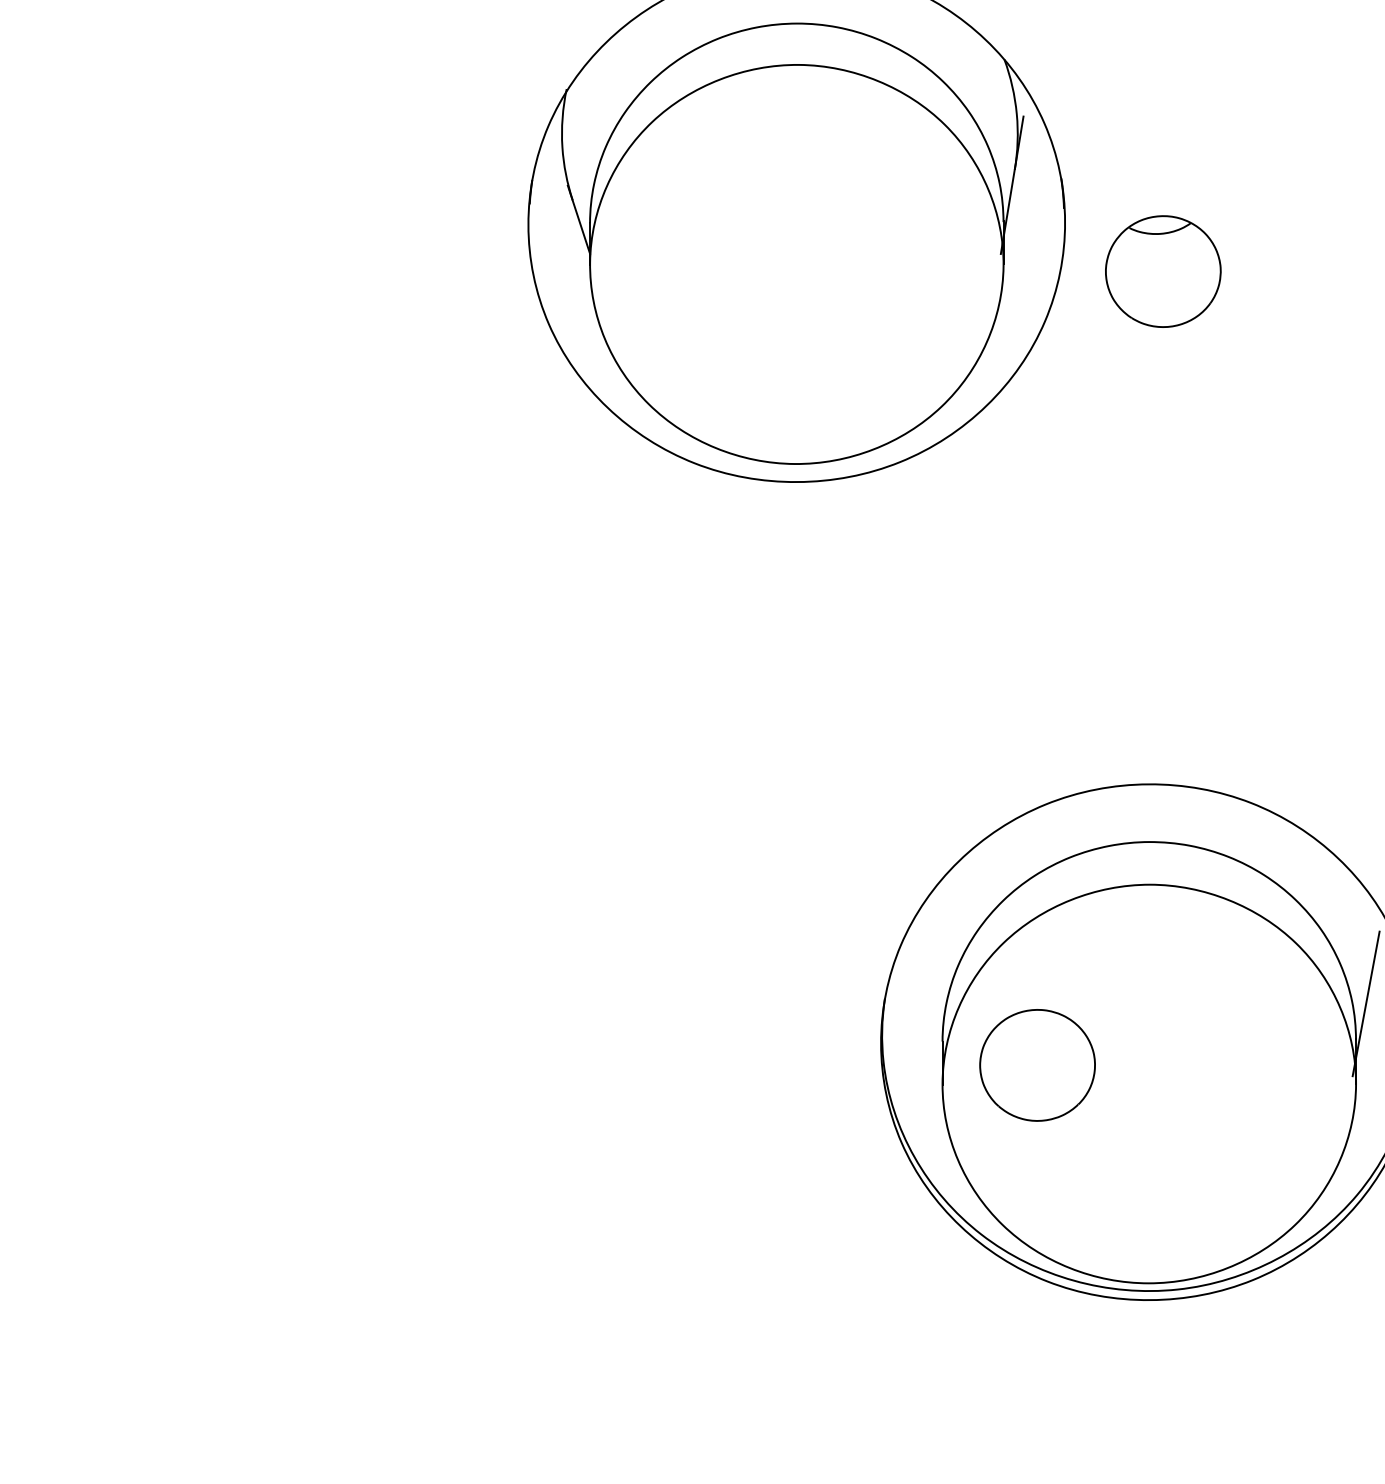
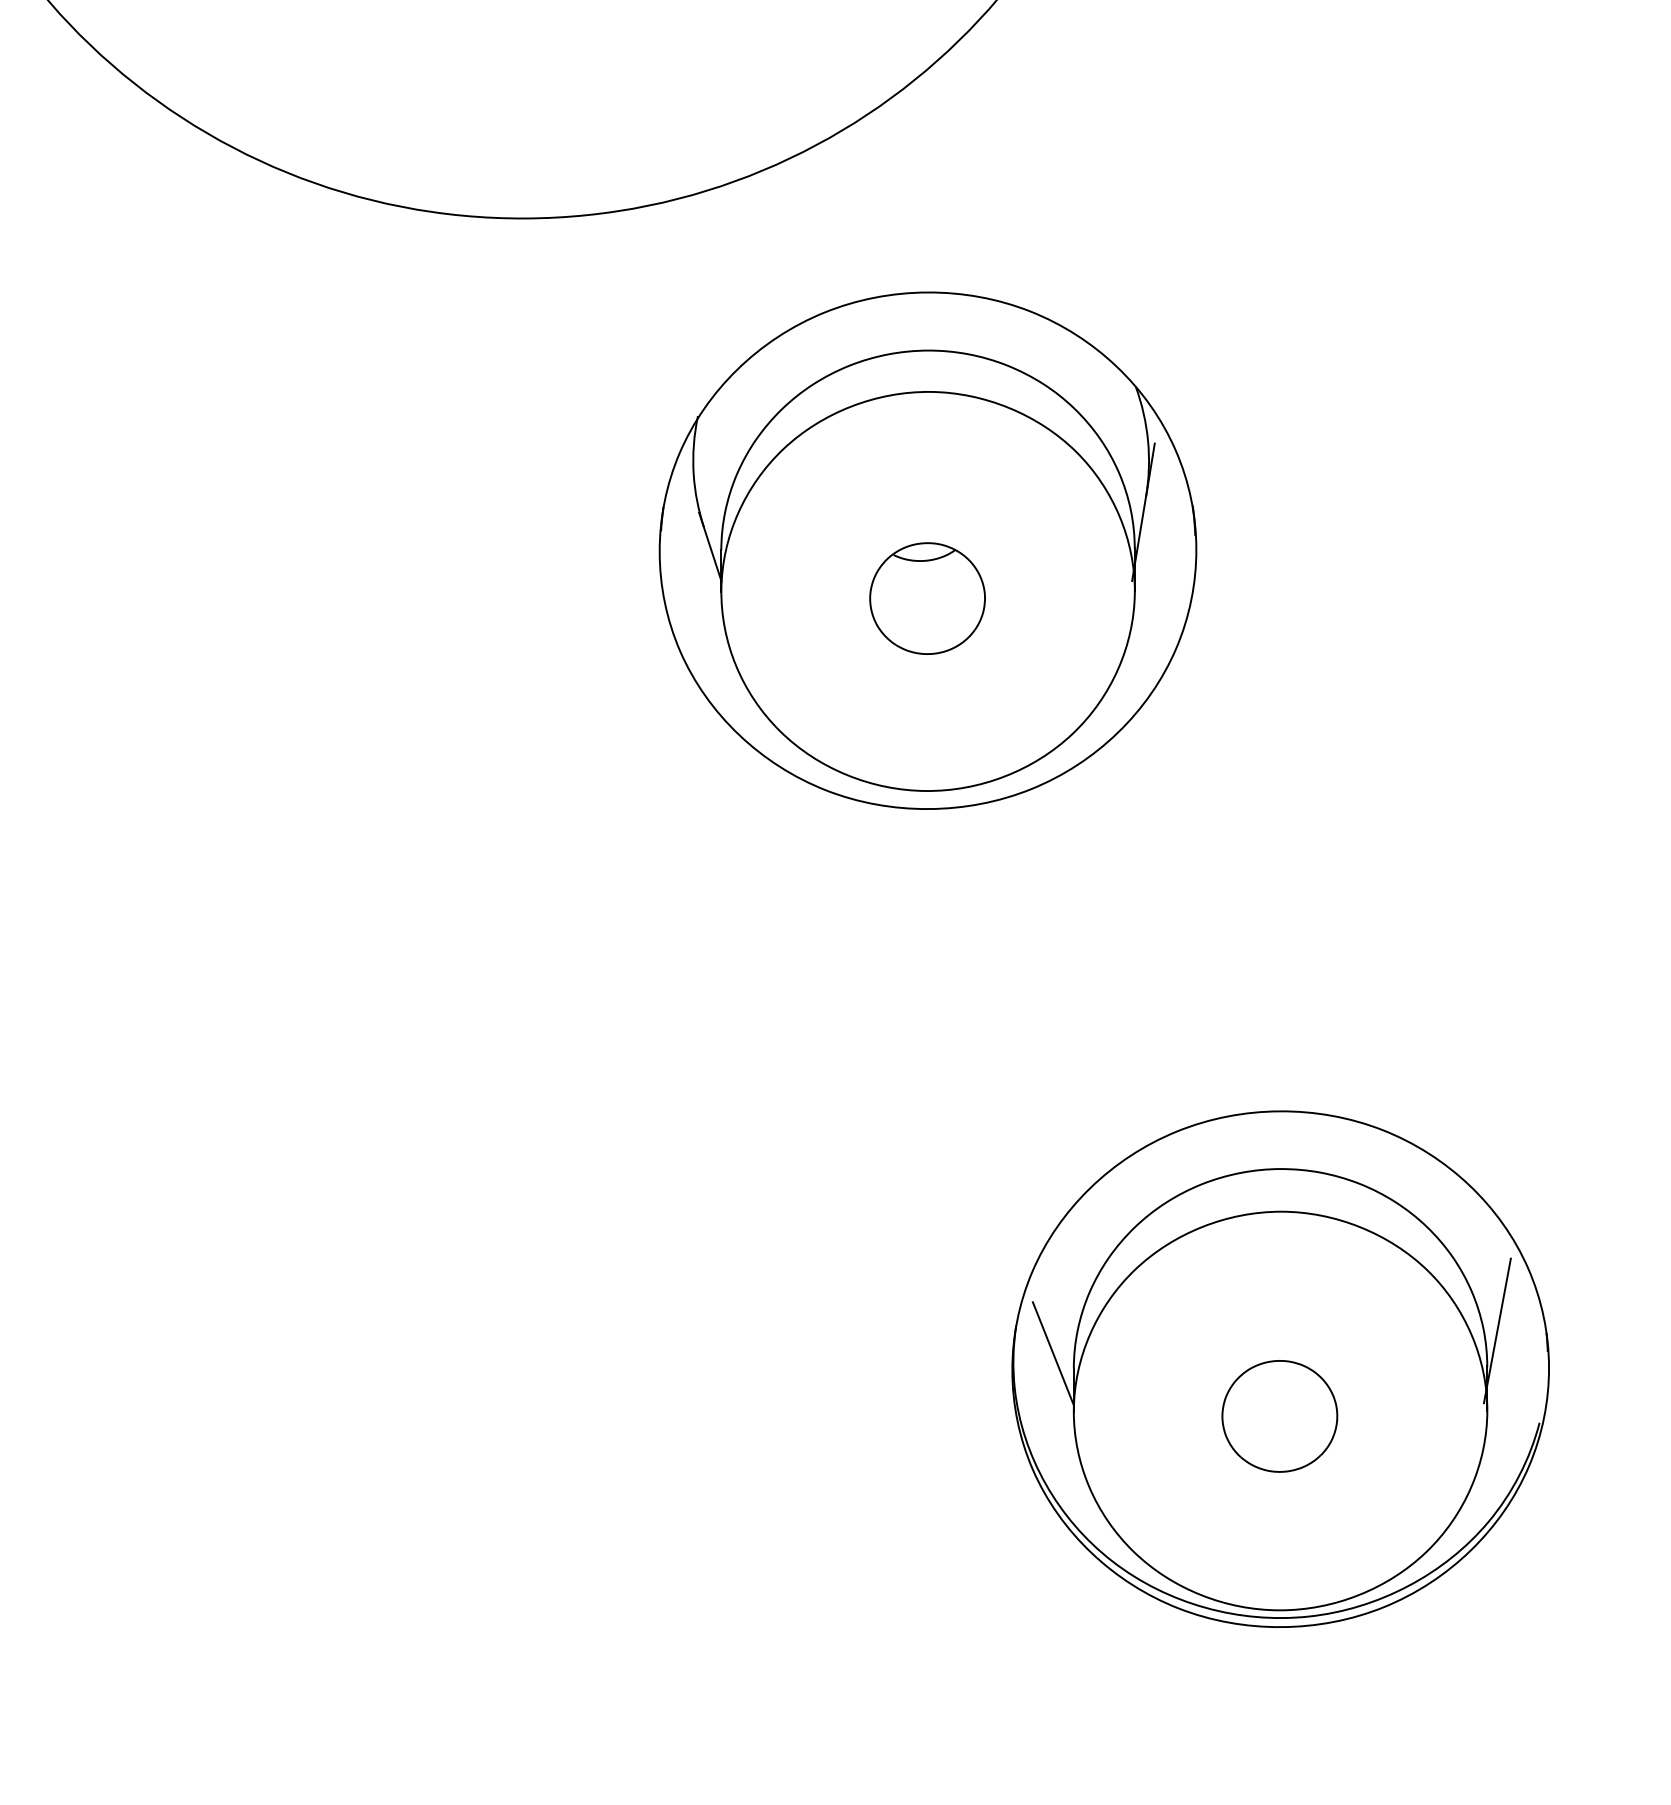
part: (1163, 271) -> (927, 598), moved
line: (921, 1026) -> (1052, 1353), added
part: (1037, 1065) -> (1279, 1416), moved

